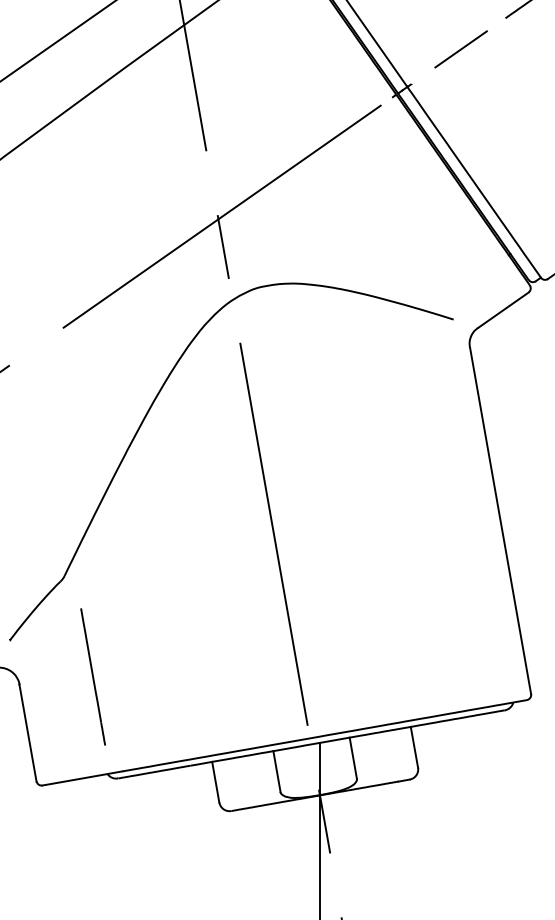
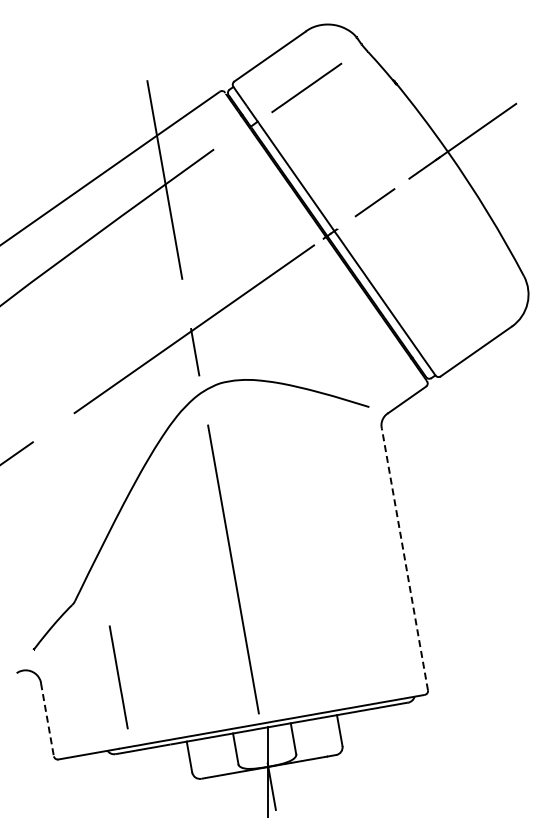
line: (500, 521) -> (404, 559), solid -> dashed
line: (92, 677) -> (118, 677), moved
line: (28, 733) -> (47, 720), solid -> dashed

